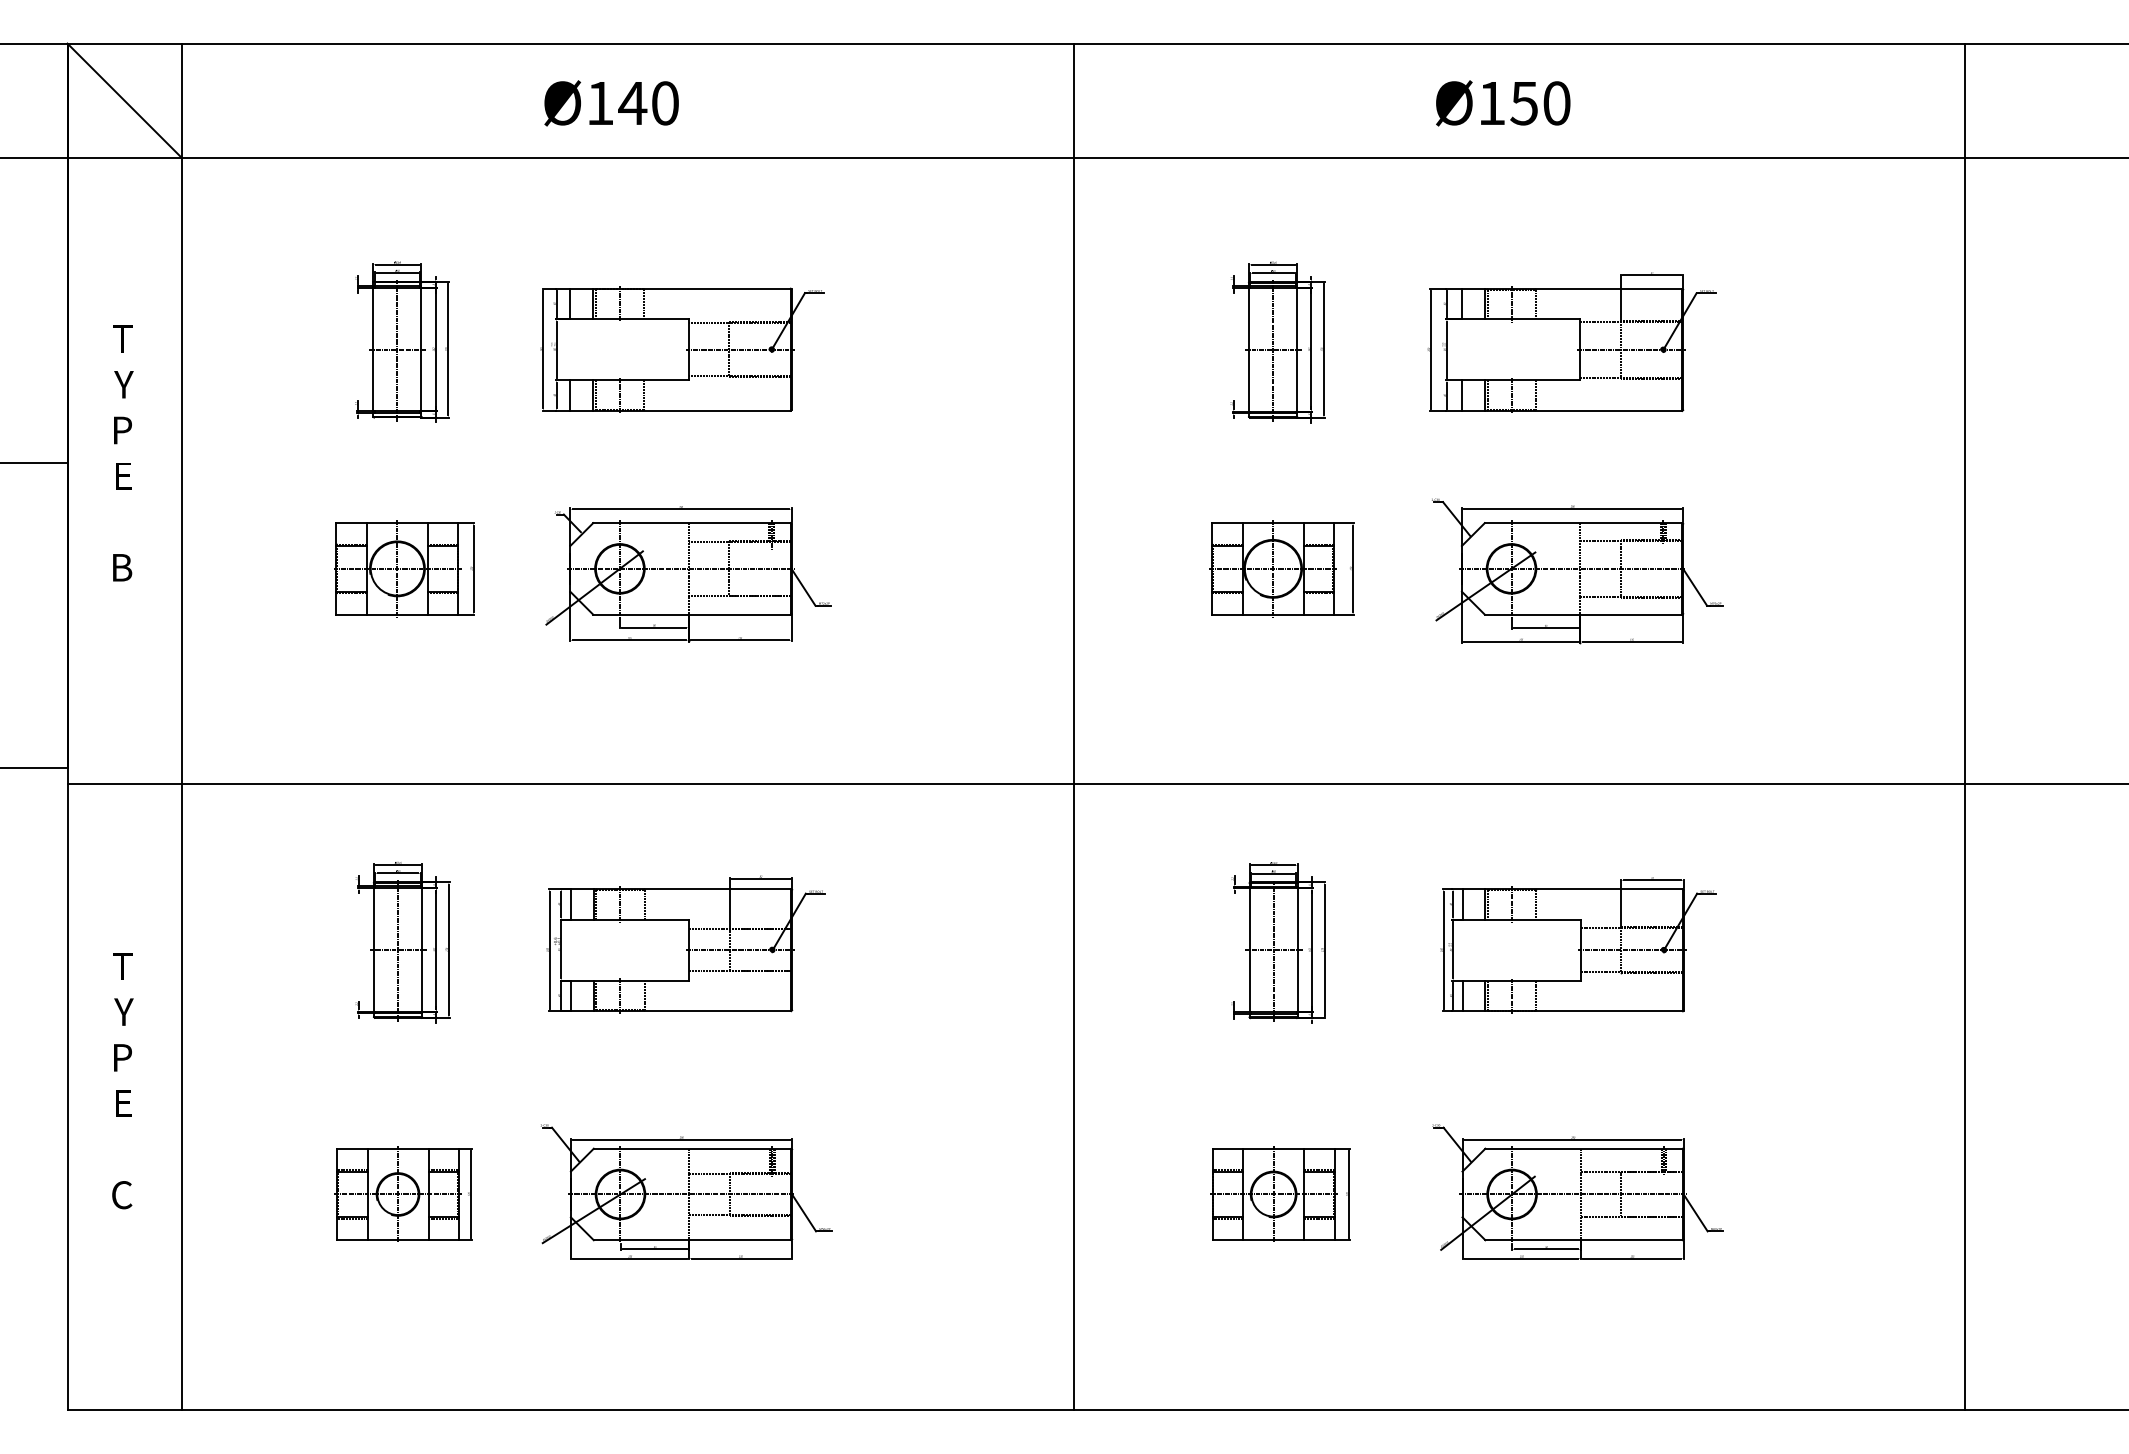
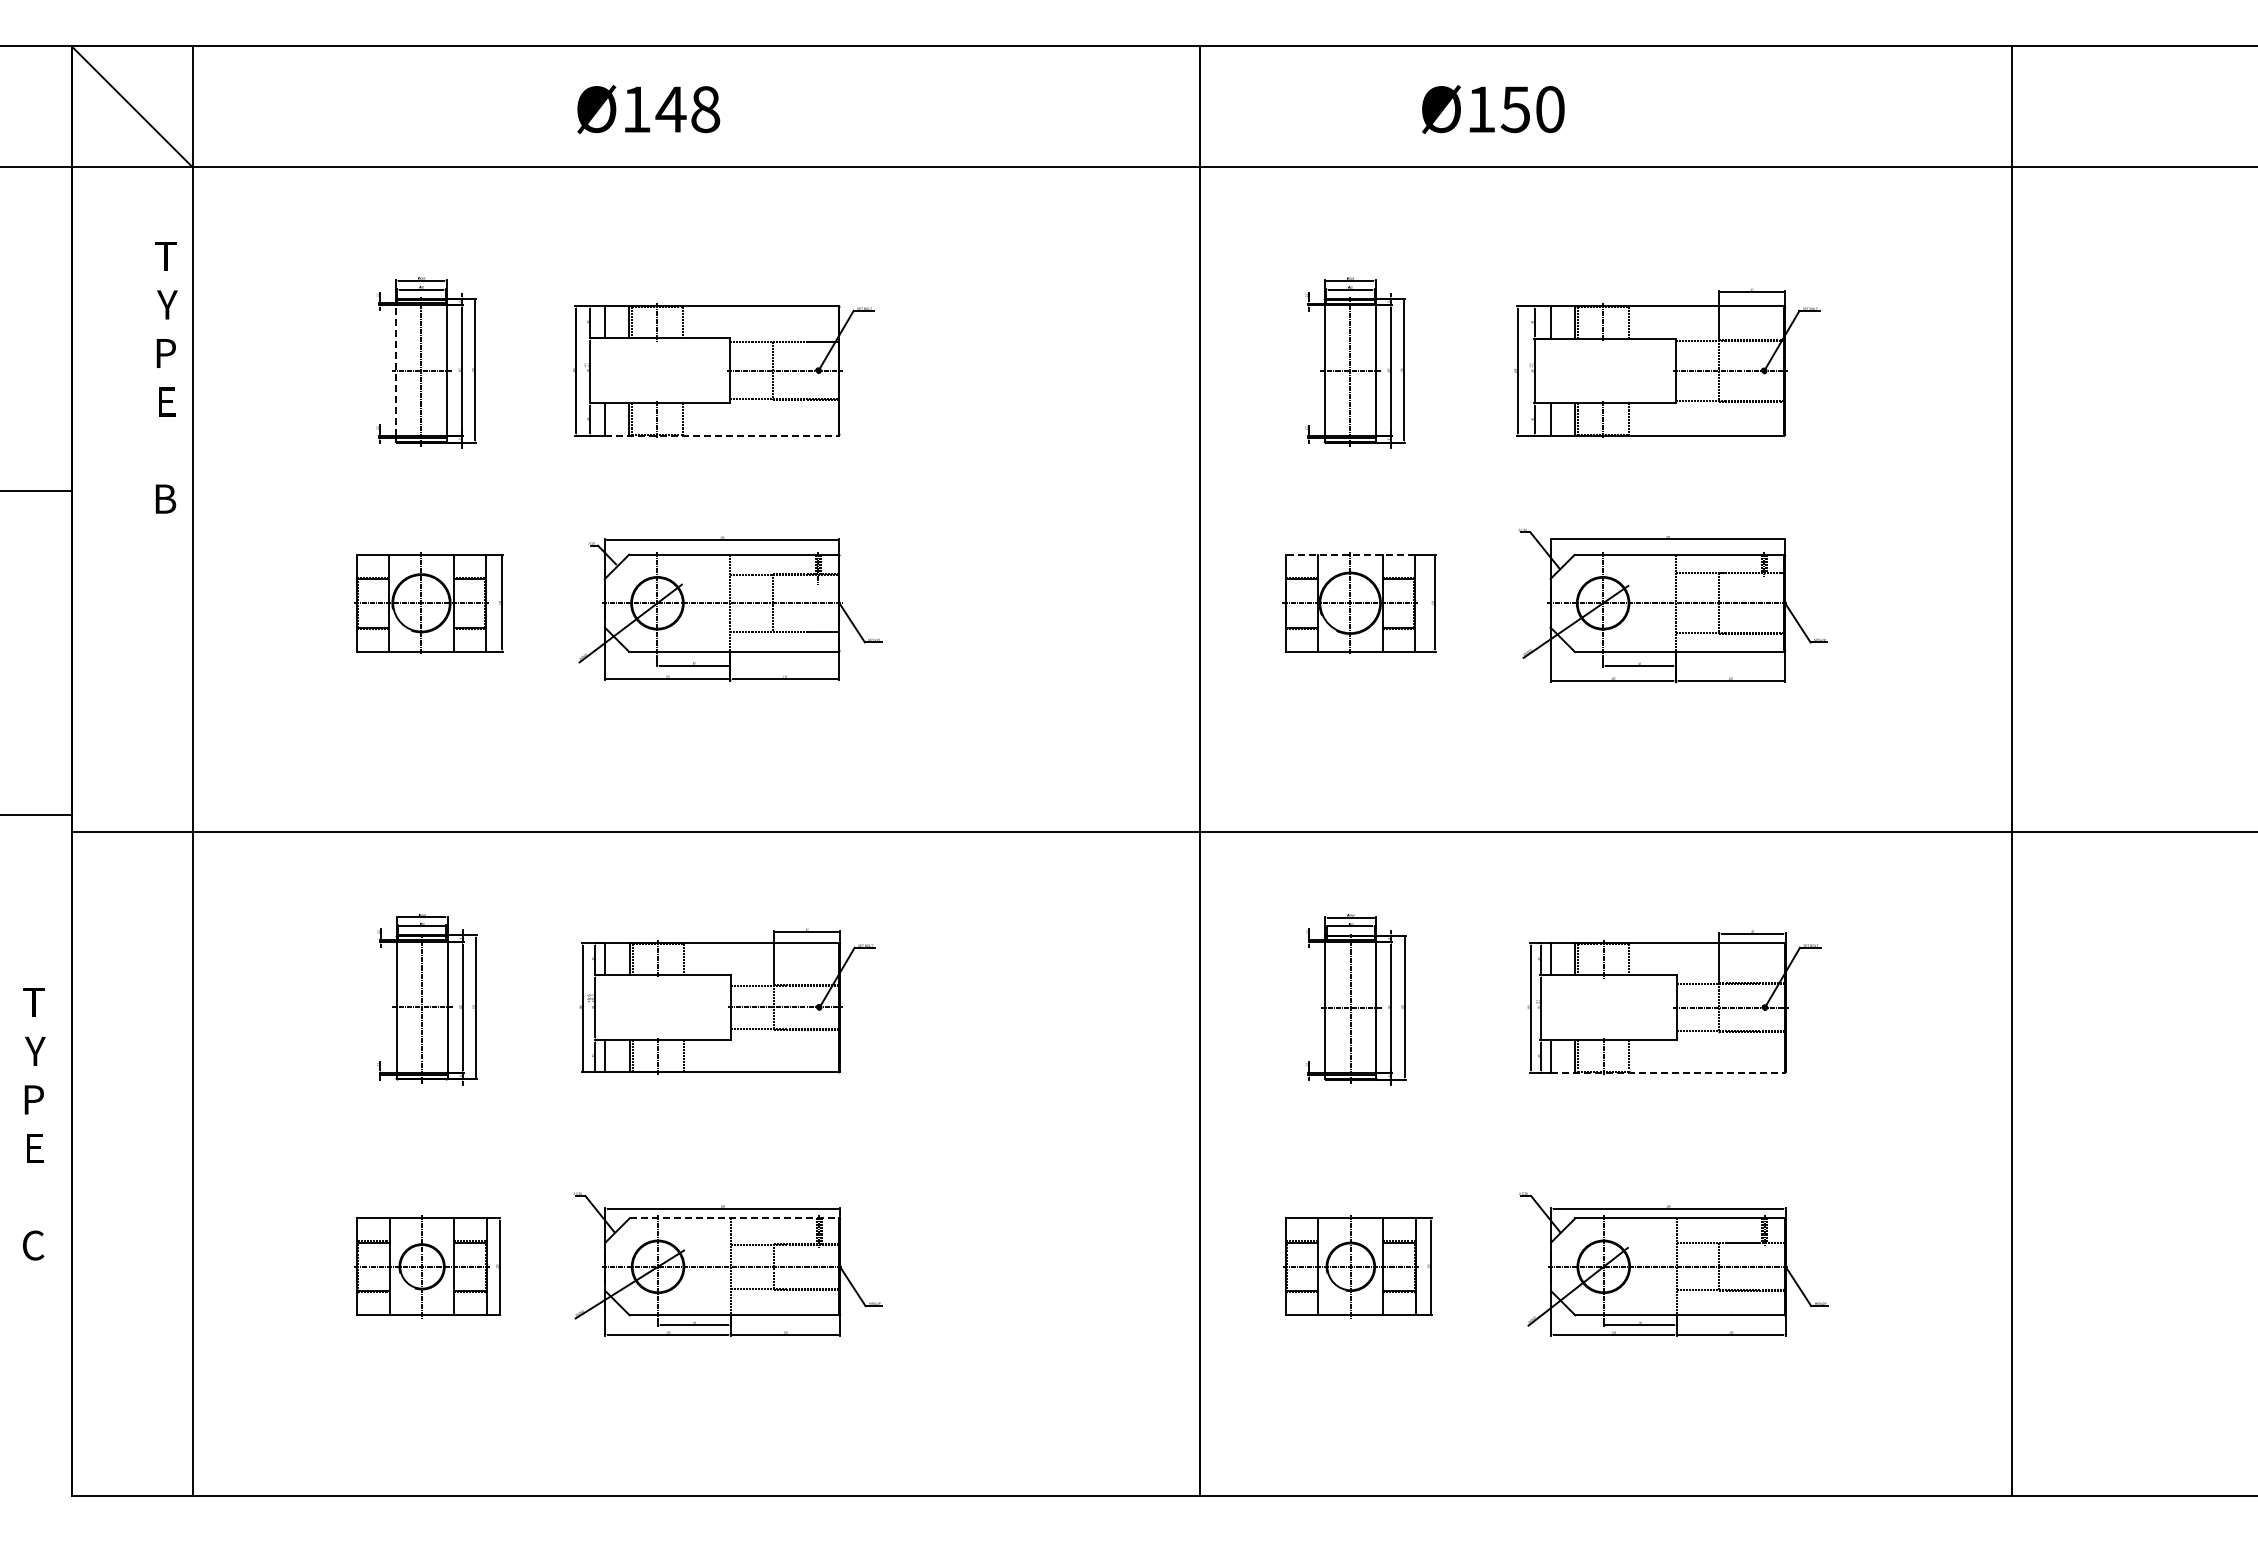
text: (665, 103) -> (705, 109), Ø140 -> Ø148
text: (1503, 103) -> (1493, 109), moved
line: (373, 349) -> (396, 370), solid -> dashed
line: (680, 410) -> (721, 435), solid -> dashed
text: (123, 453) -> (166, 377), moved
line: (1273, 522) -> (1350, 554), solid -> dashed
line: (1073, 726) -> (1199, 770), moved
line: (1965, 726) -> (2012, 770), moved
line: (1573, 1011) -> (1668, 1072), solid -> dashed
text: (123, 1081) -> (34, 1124), moved
line: (692, 1148) -> (734, 1218), solid -> dashed

